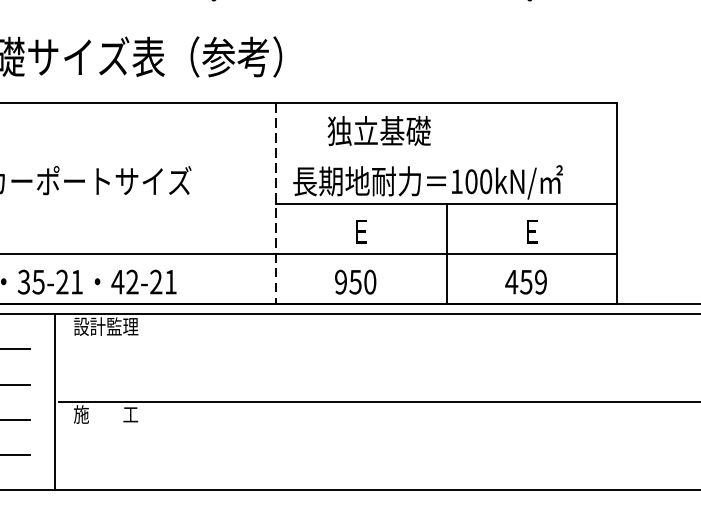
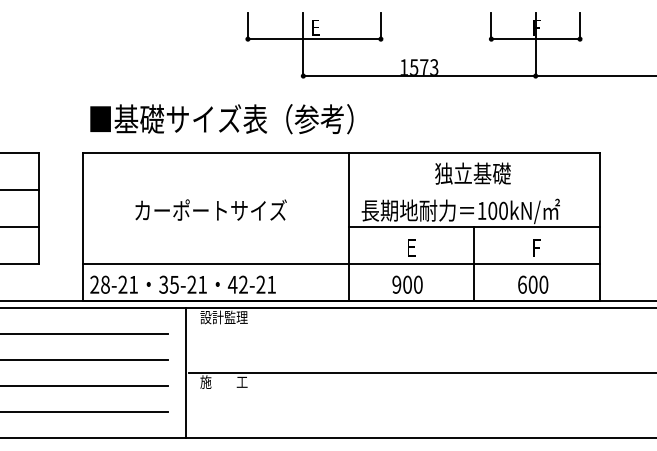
text: (378, 130) -> (472, 173), moved
line: (275, 204) -> (348, 227), dashed -> solid
text: (533, 236) -> (538, 251), E -> F
text: (355, 281) -> (407, 284), 950 -> 900
text: (525, 281) -> (532, 284), 459 -> 600

